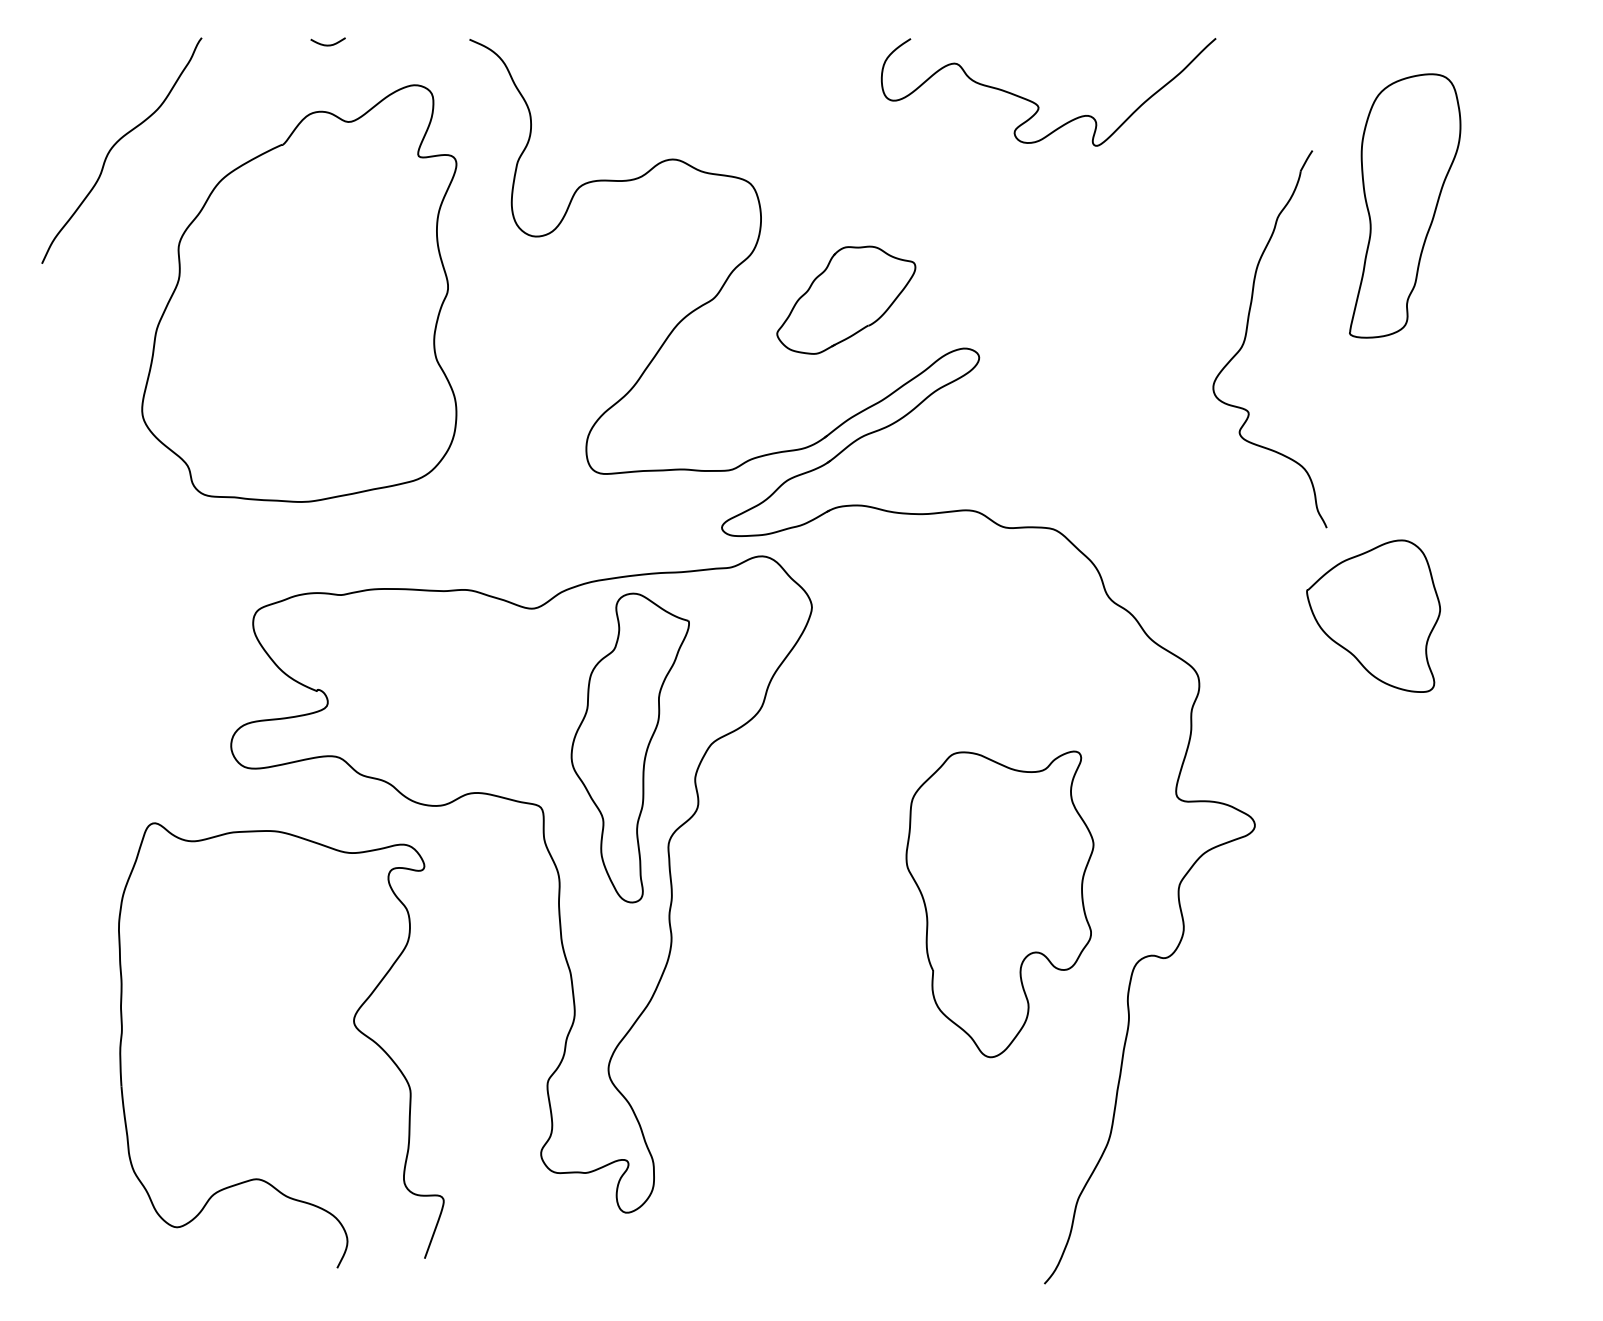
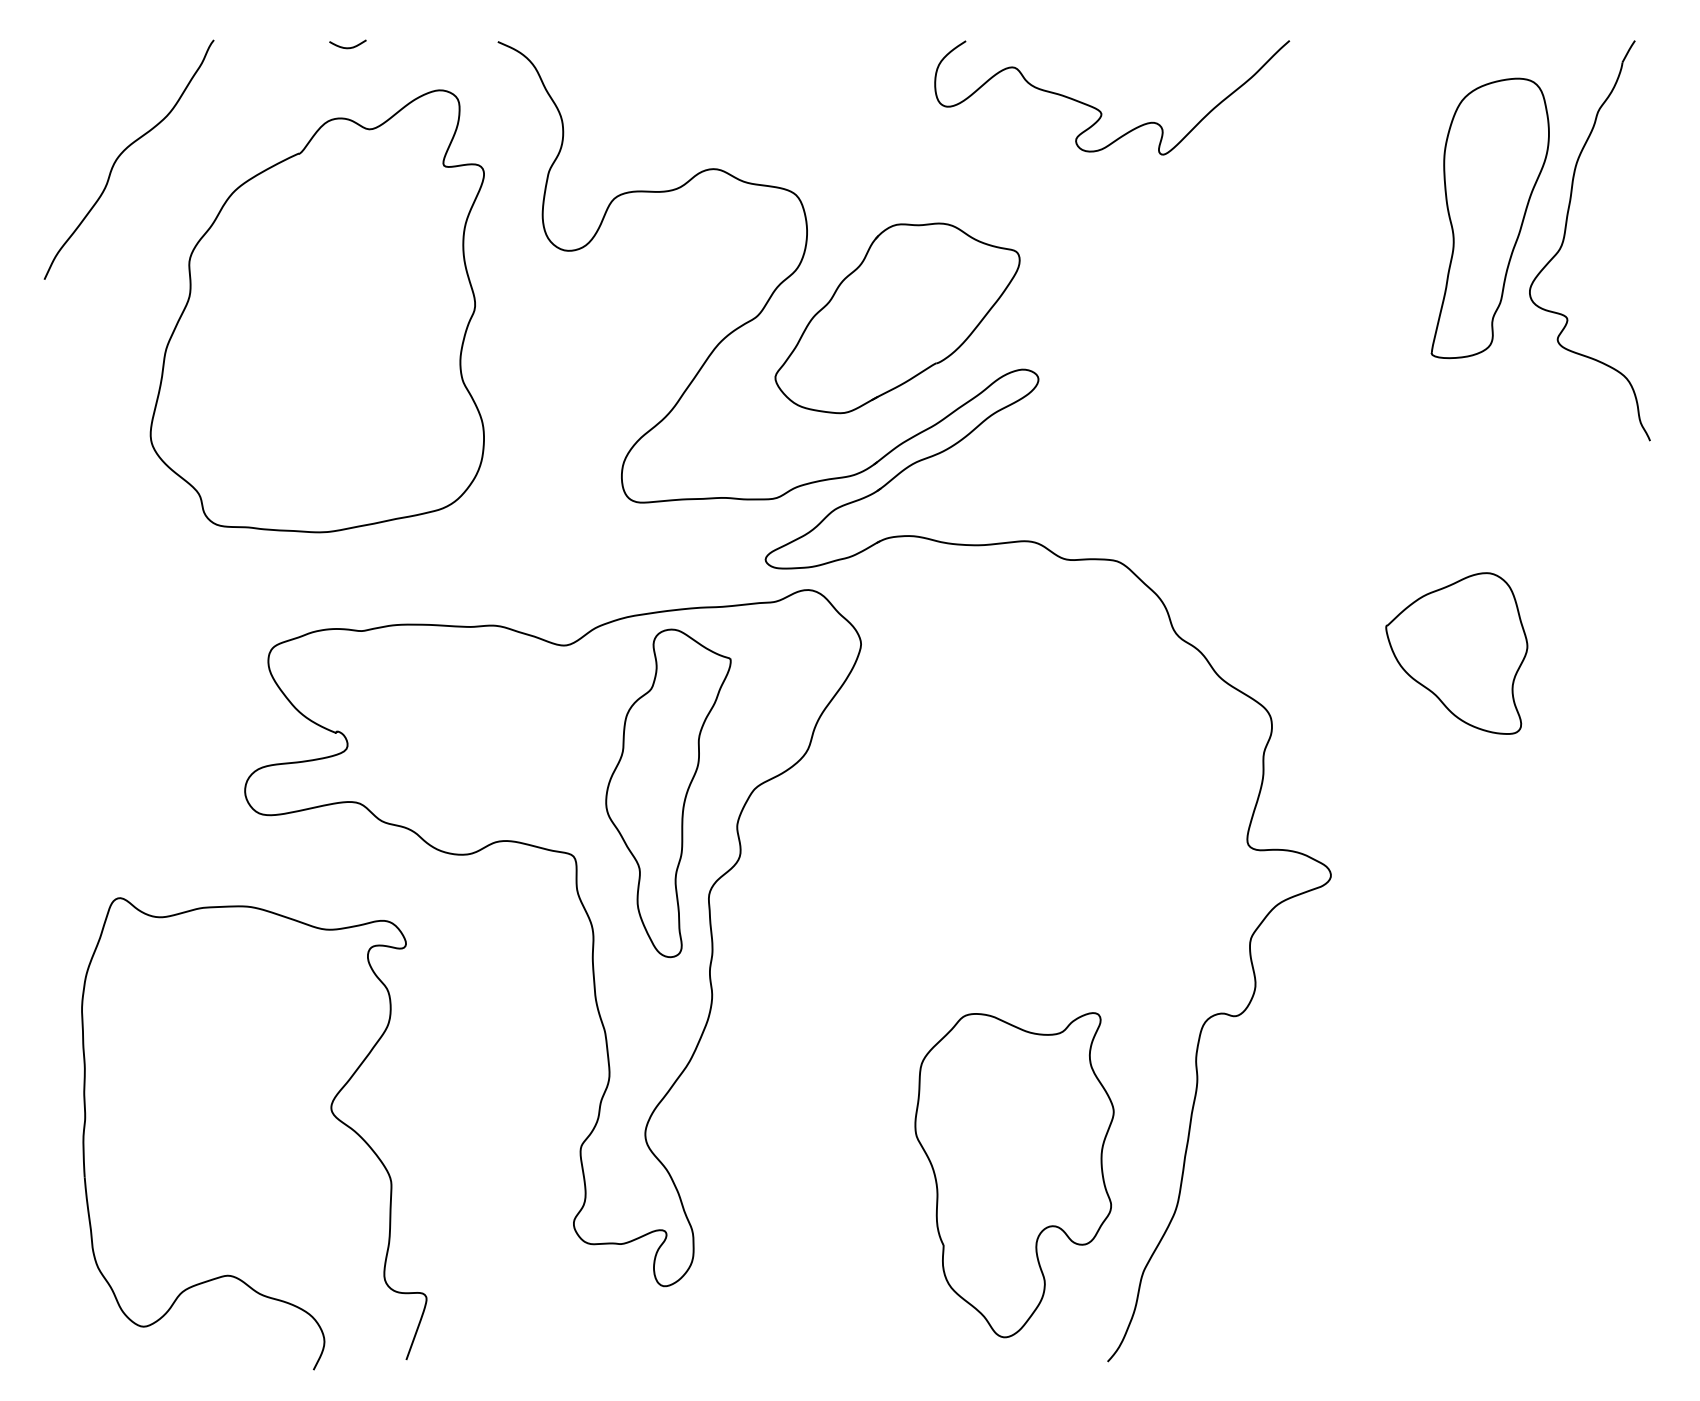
part: (846, 300) -> (897, 318), size x1.67
part: (1246, 335) -> (1565, 236), moved
part: (999, 904) -> (1014, 1175), moved
part: (353, 1023) -> (330, 1110), moved

